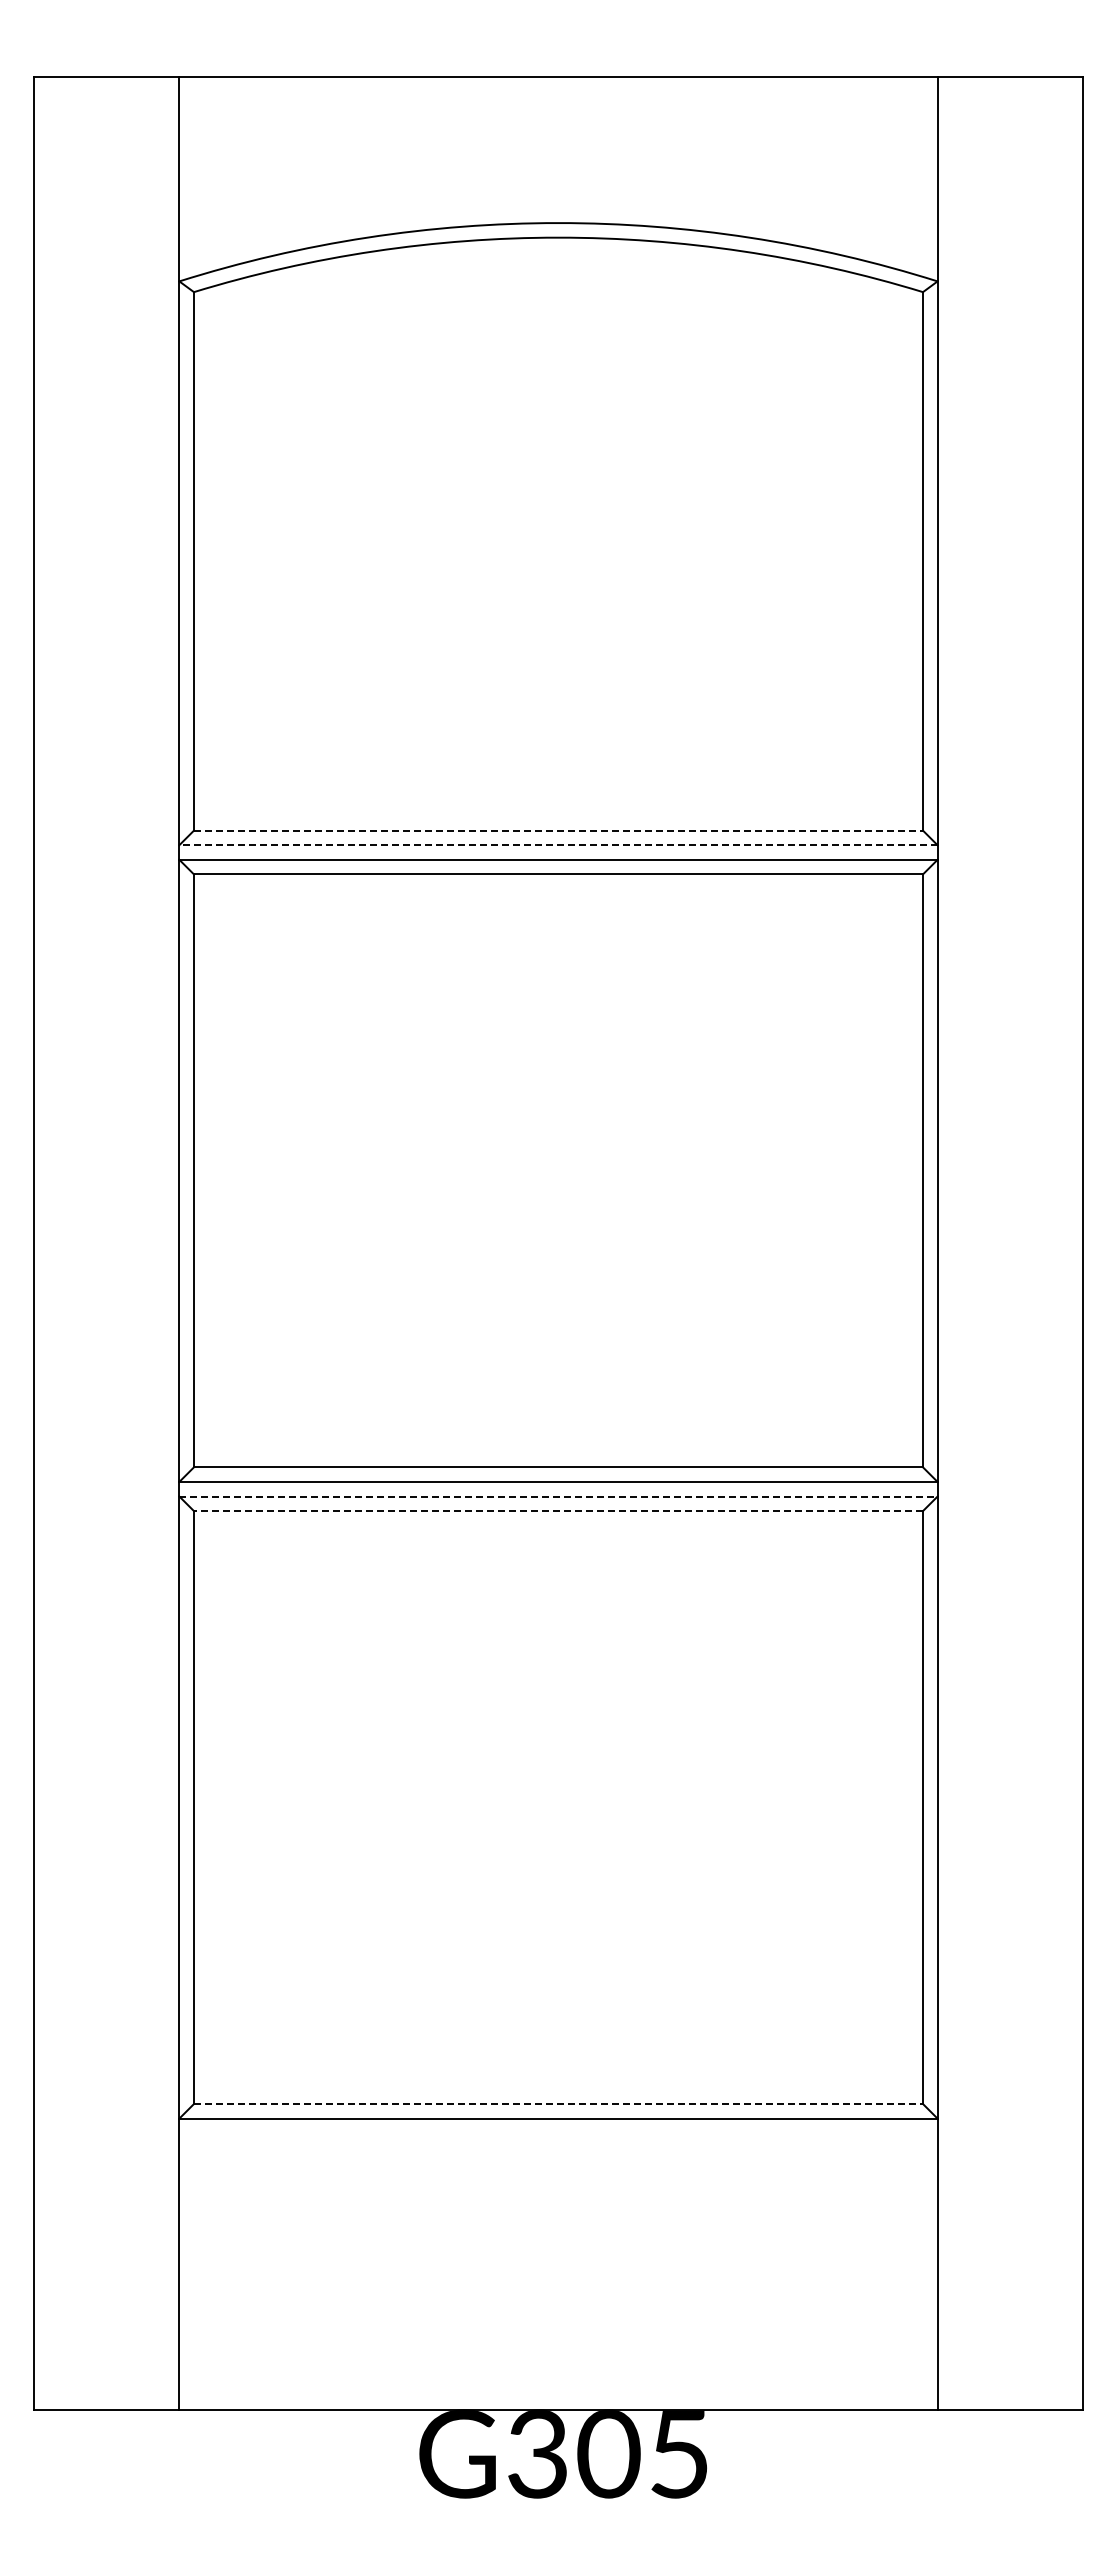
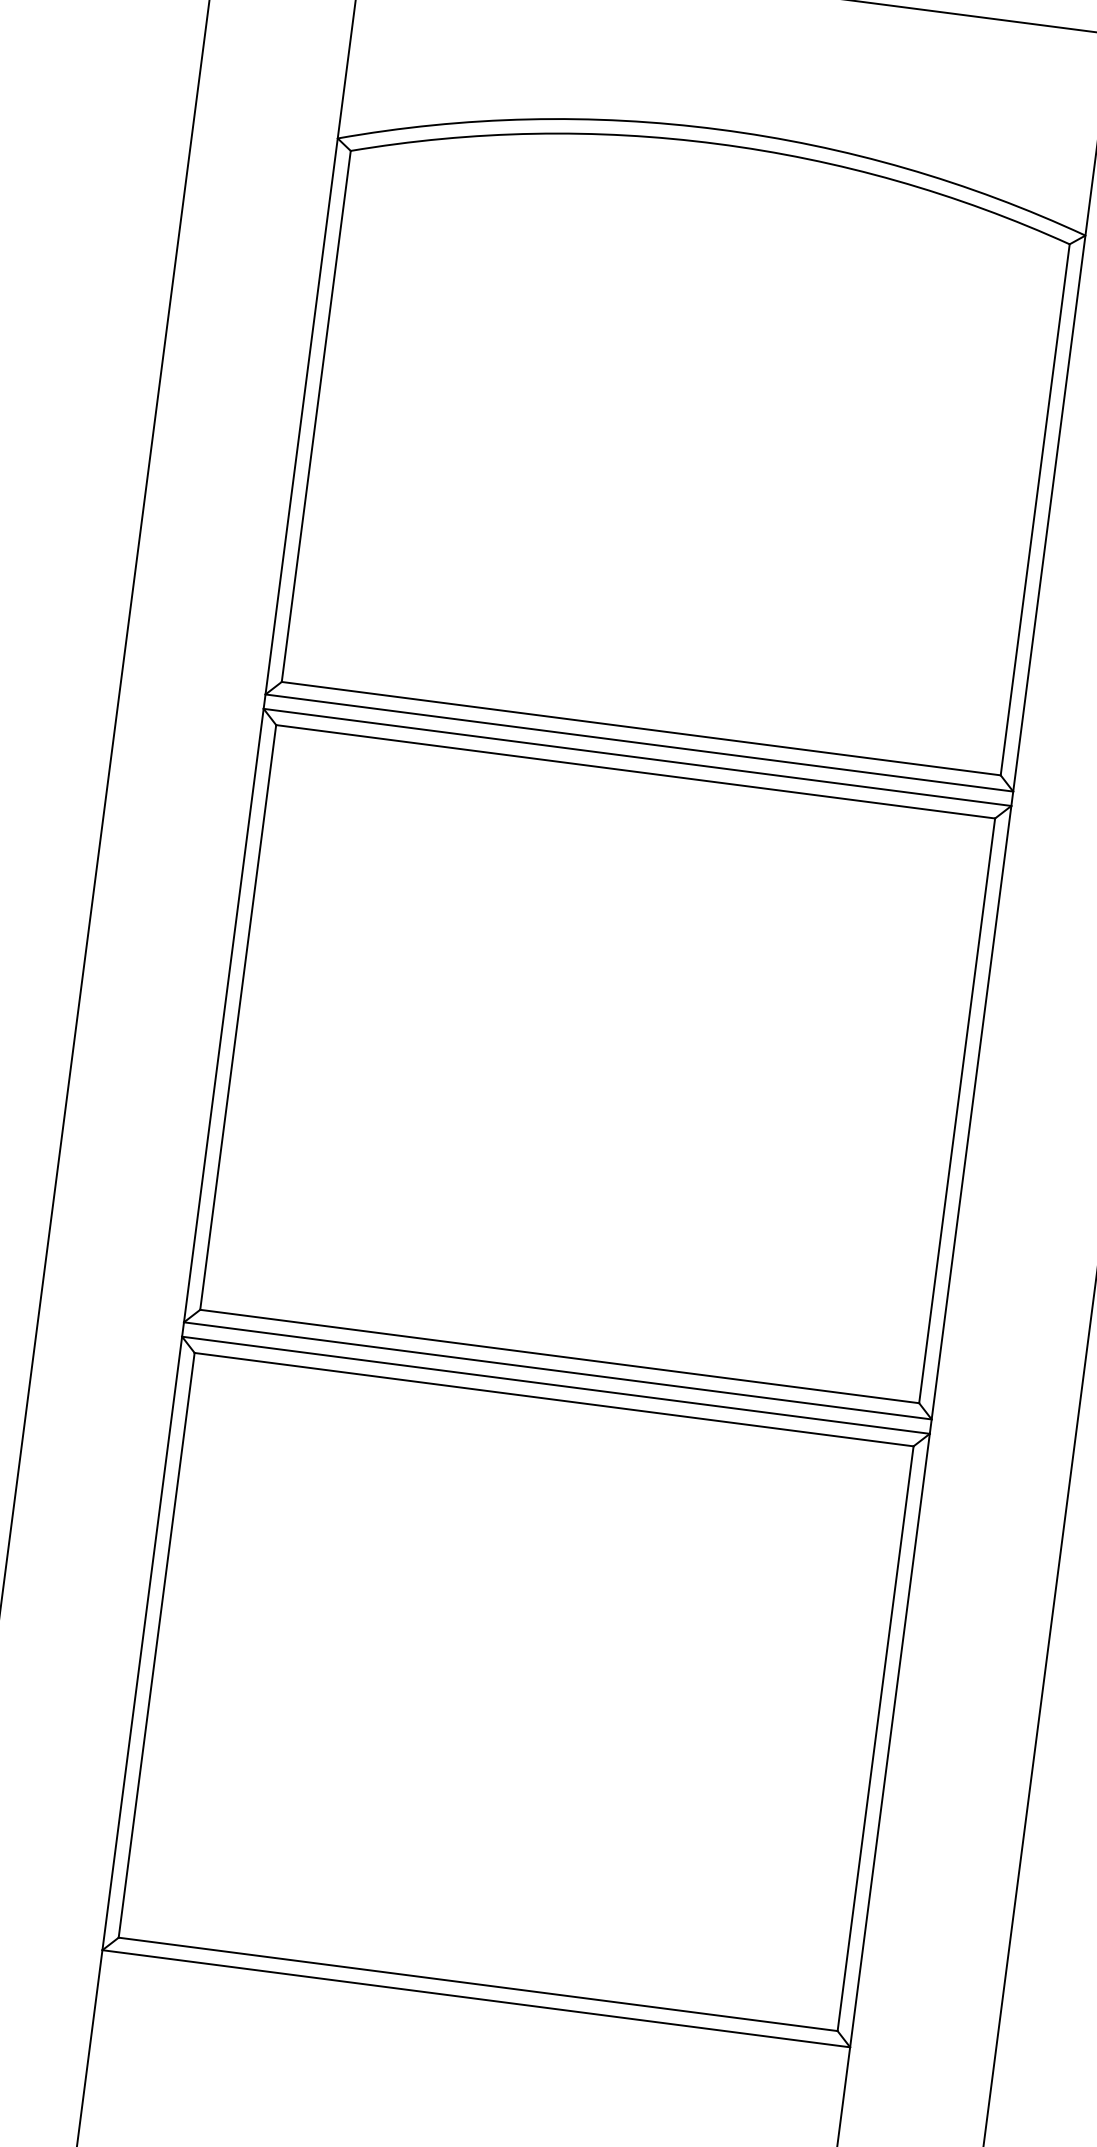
line: (558, 830) -> (641, 728), dashed -> solid
line: (557, 845) -> (638, 743), dashed -> solid
line: (558, 1496) -> (555, 1385), dashed -> solid
line: (558, 1511) -> (554, 1400), dashed -> solid
line: (558, 2104) -> (478, 1984), dashed -> solid

